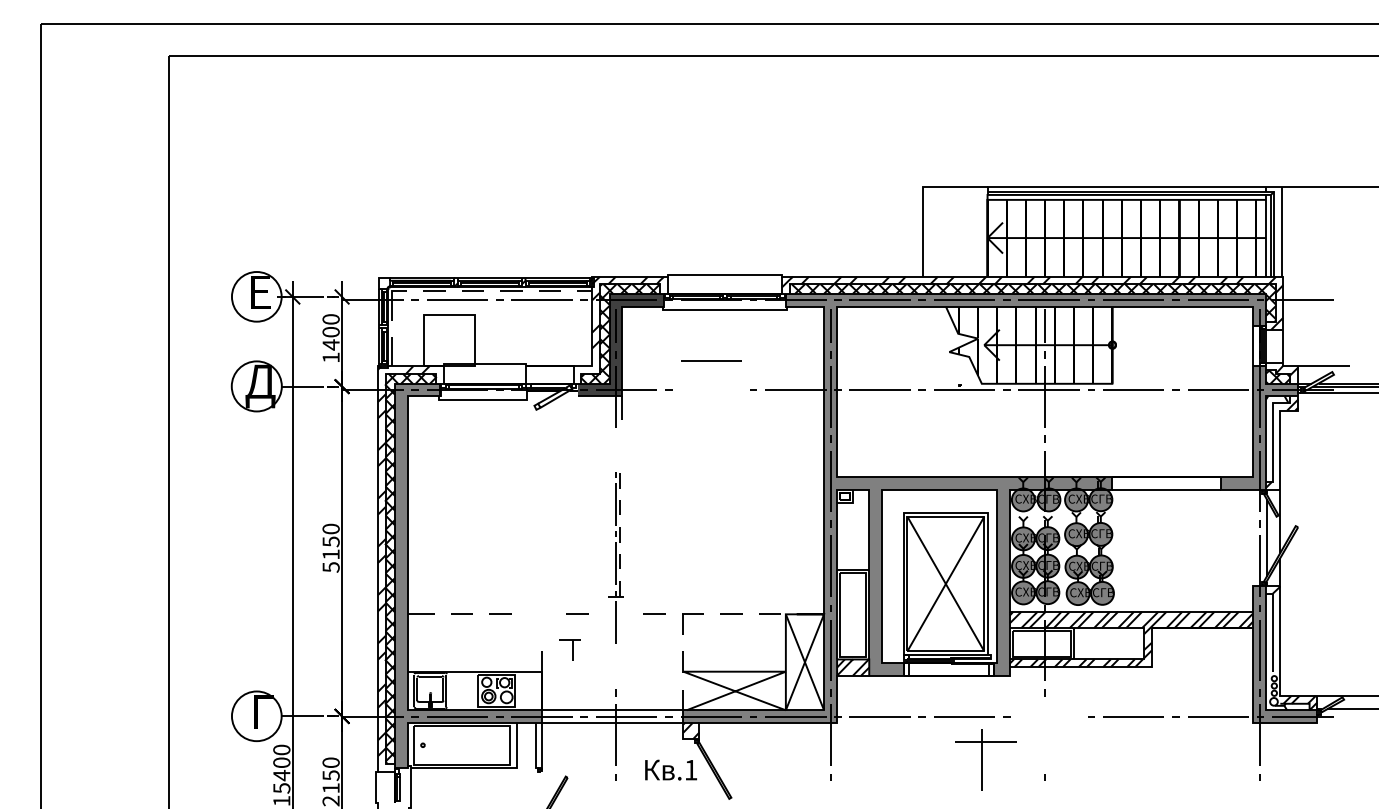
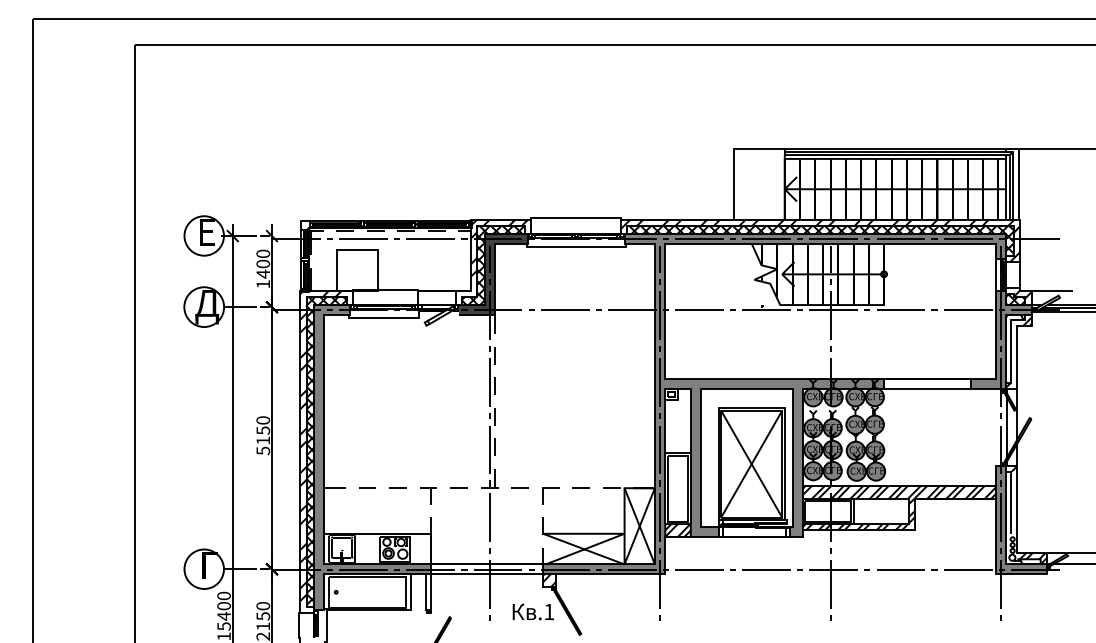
line: (711, 360) -> (565, 309), moved
part: (615, 557) -> (489, 443), size x1.43
part: (569, 649) -> (428, 495), moved
part: (985, 759) -> (833, 583), moved

